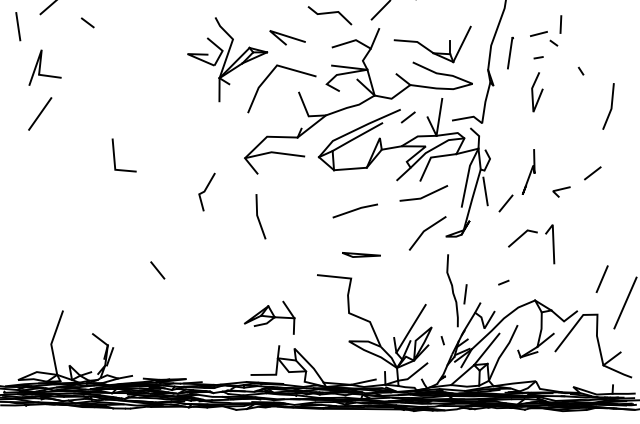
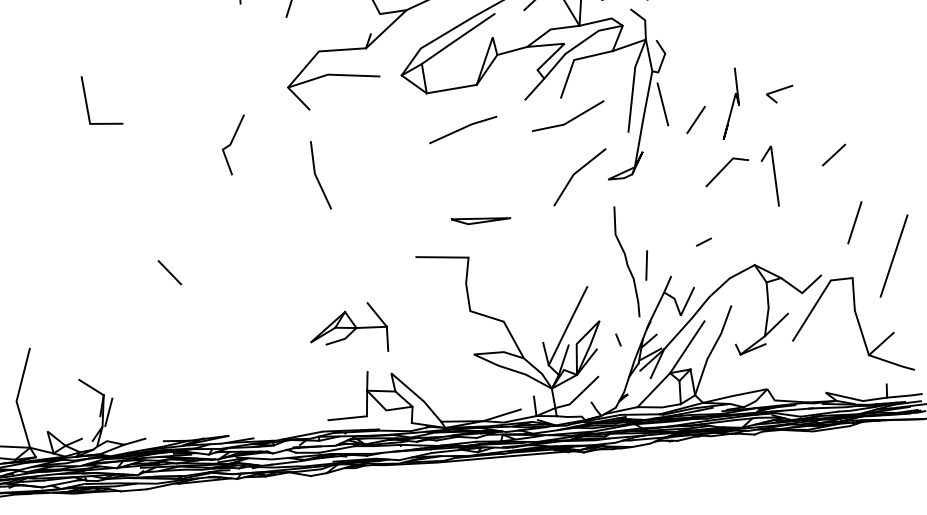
line: (529, 172) -> (731, 104), moved
line: (592, 173) -> (833, 155), moved
line: (354, 210) -> (461, 129), moved

